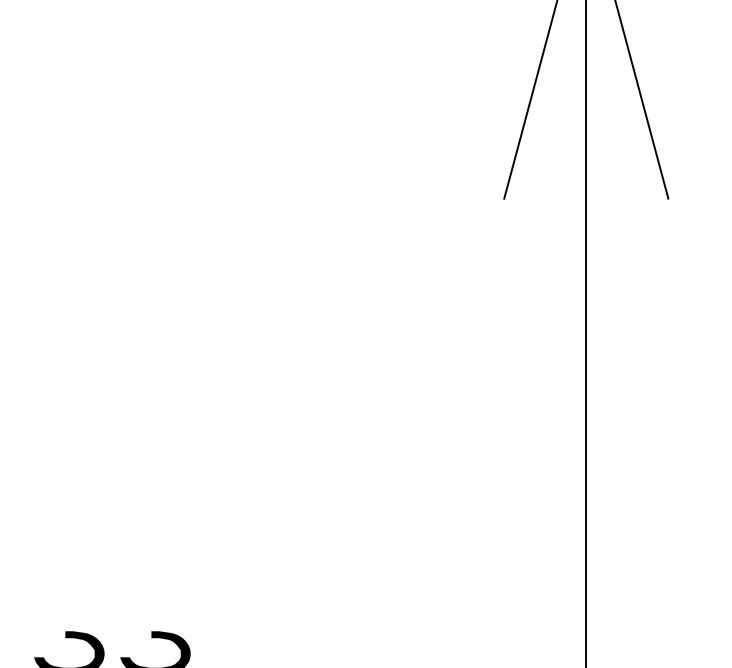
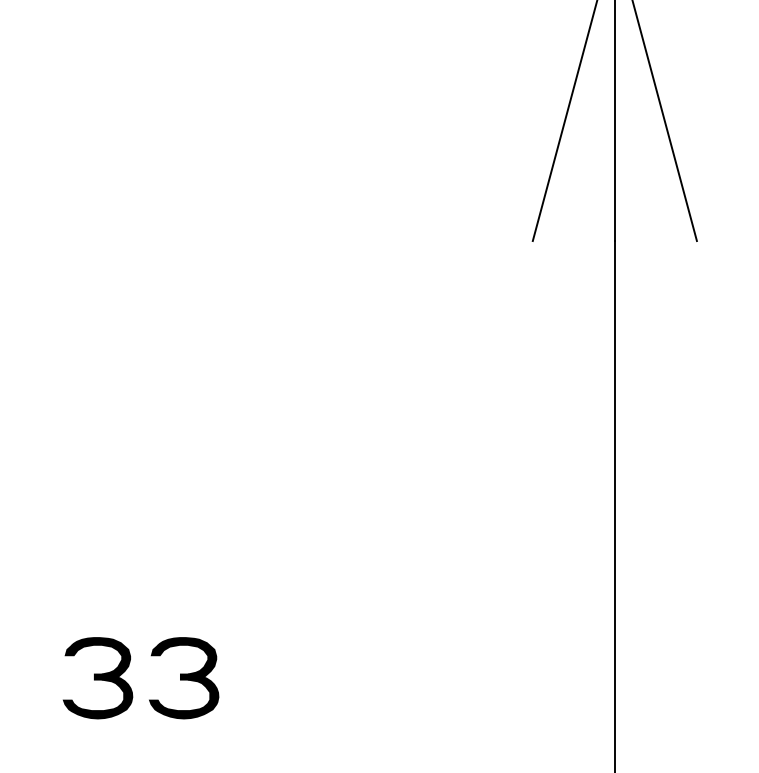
fill: (68, 616) -> (97, 658), added
fill: (154, 616) -> (183, 658), added

